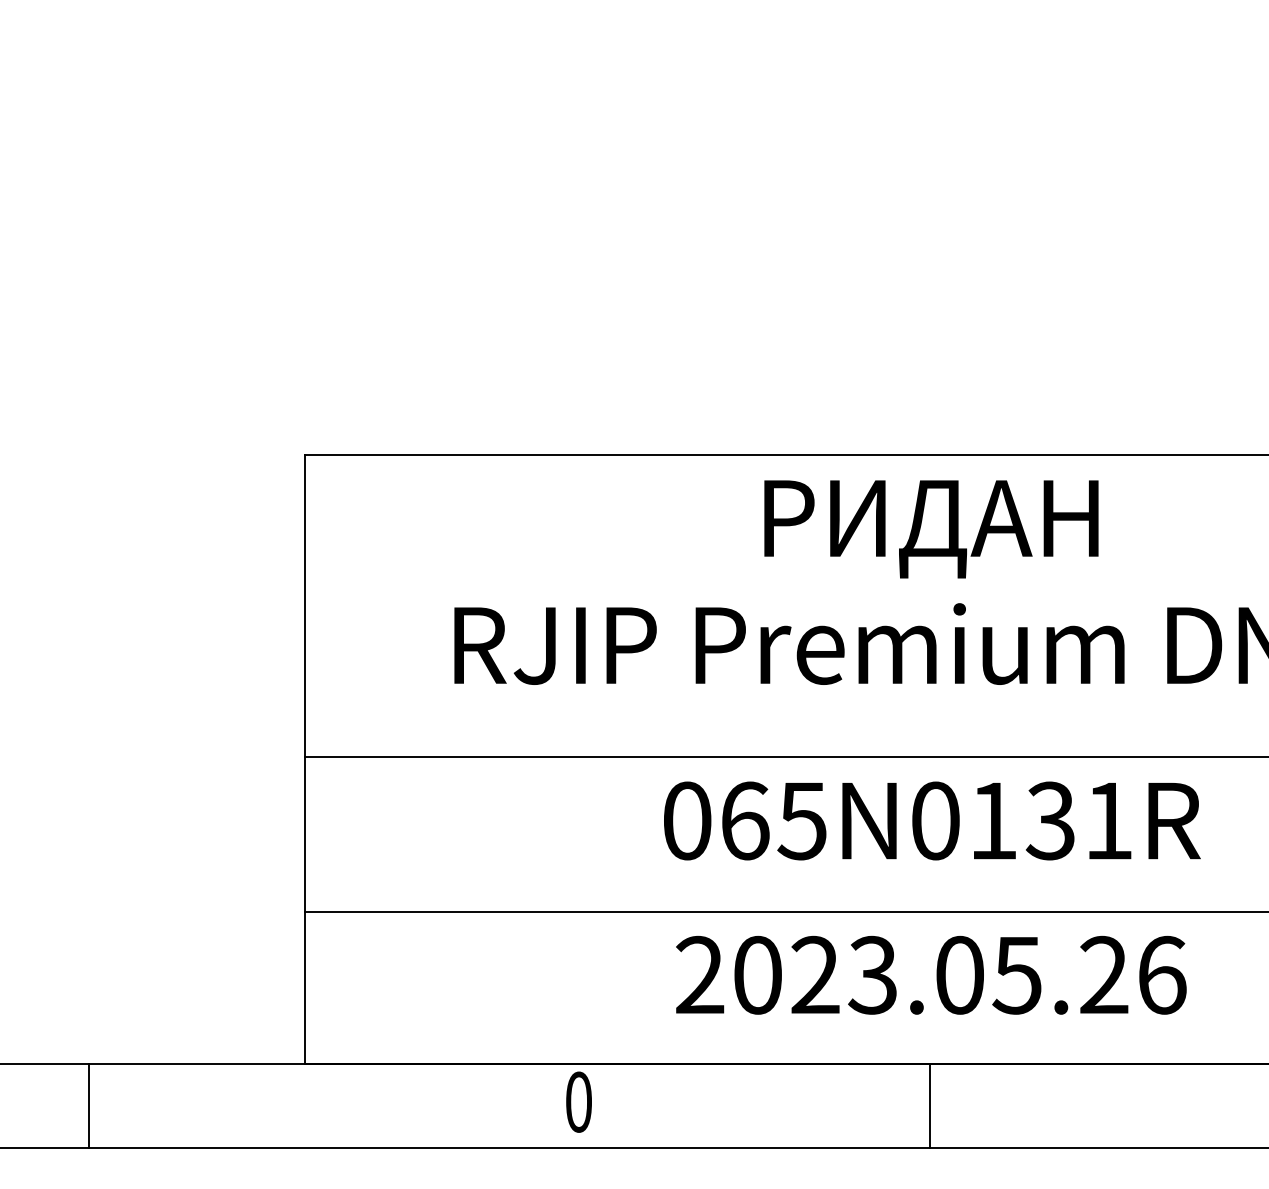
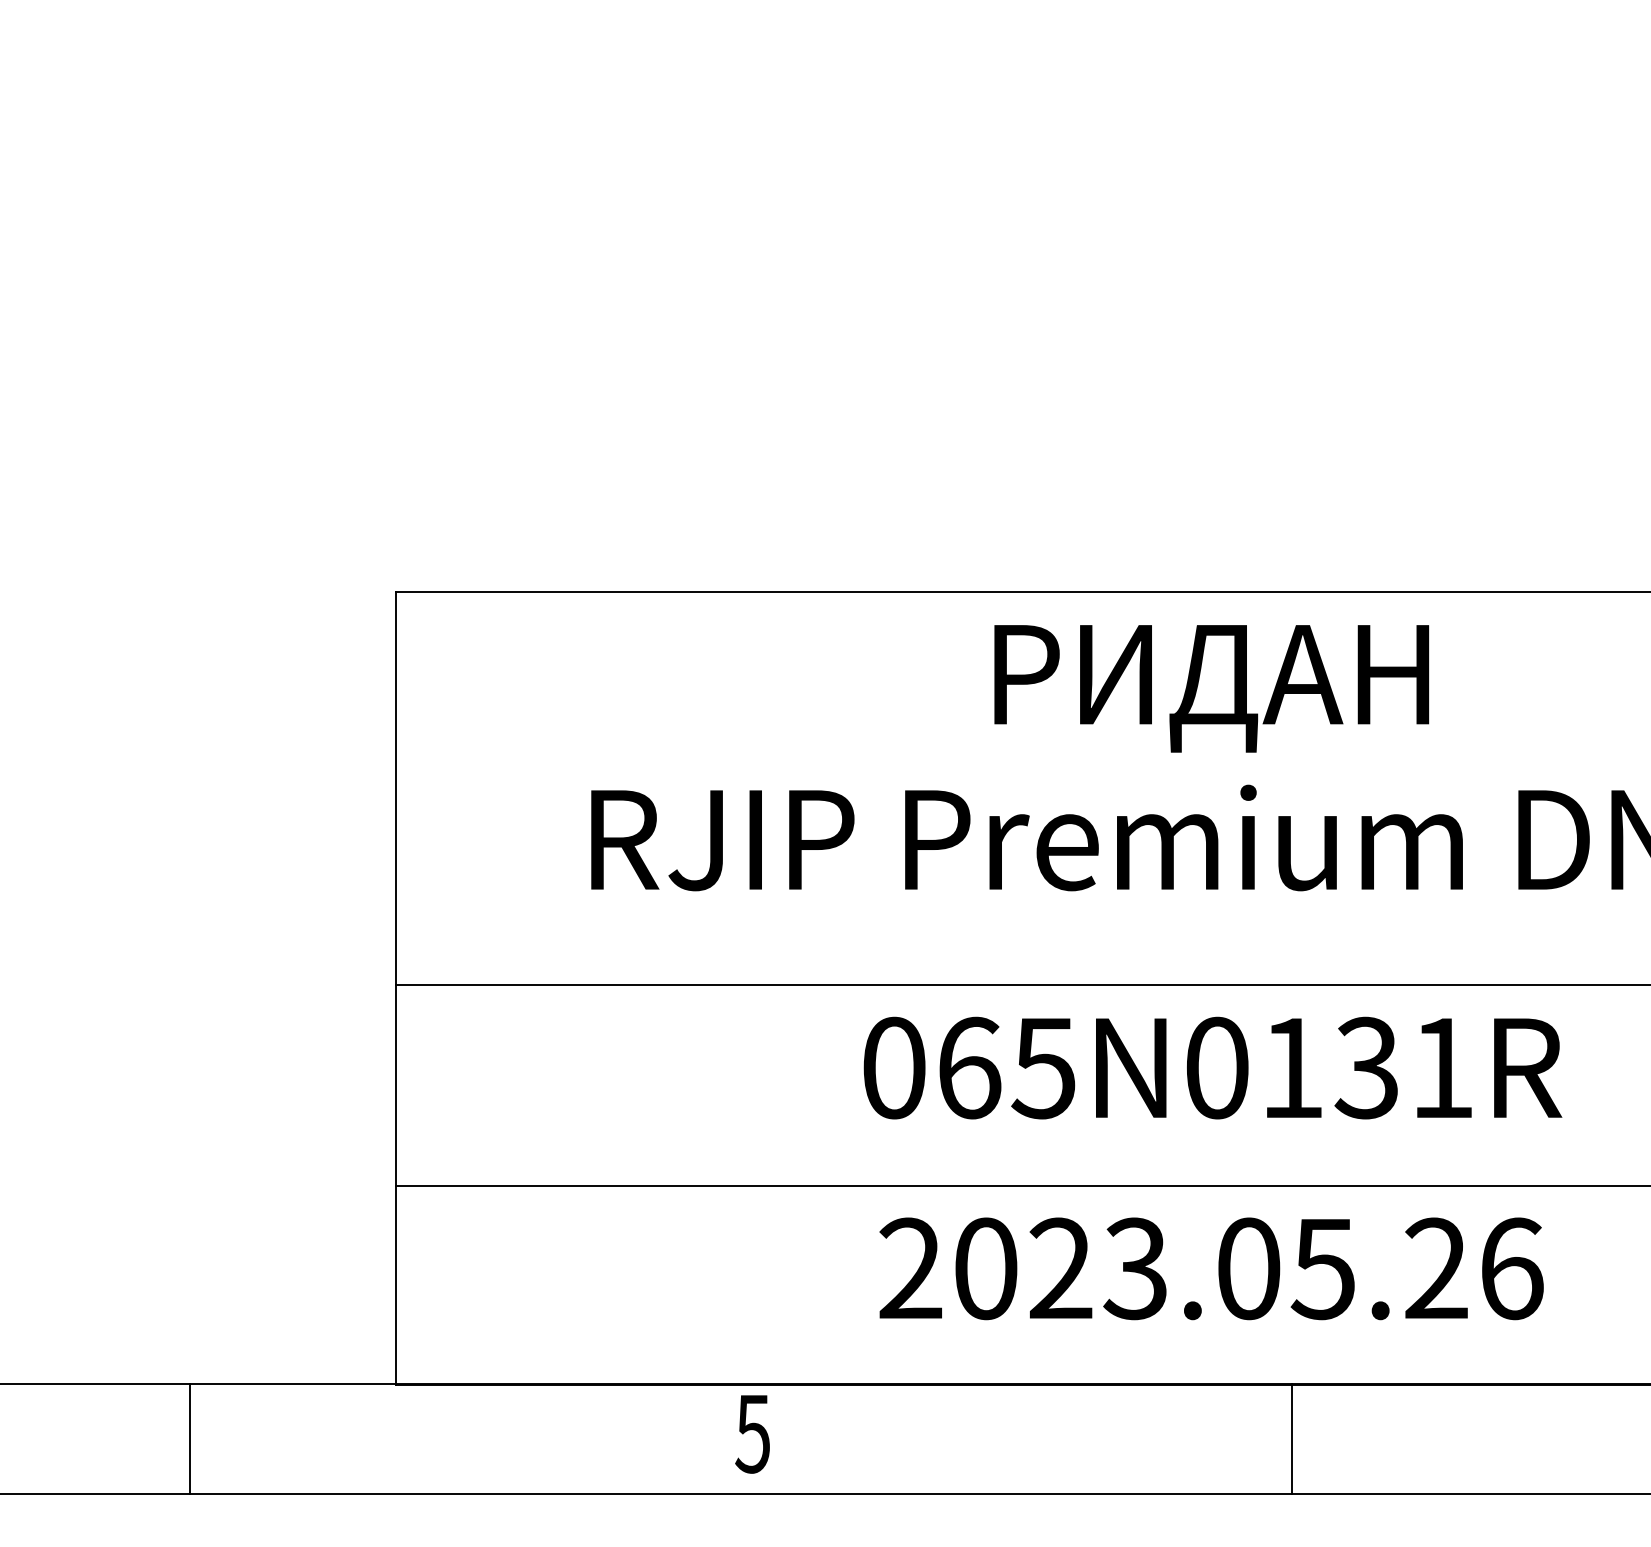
text: (578, 1101) -> (752, 1433), 0 -> 5
line: (89, 1105) -> (190, 1438), moved
line: (930, 1105) -> (1292, 1438), moved

